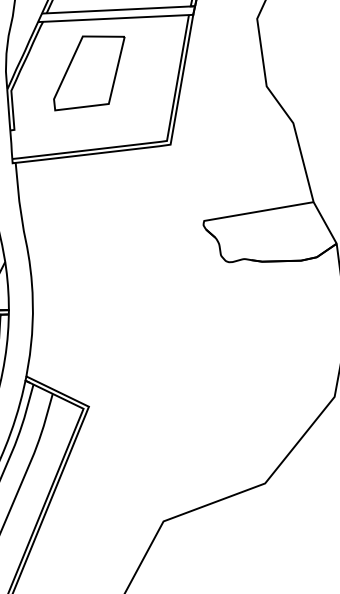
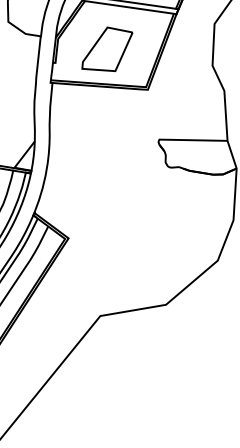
part: (89, 71) -> (107, 49), moved

